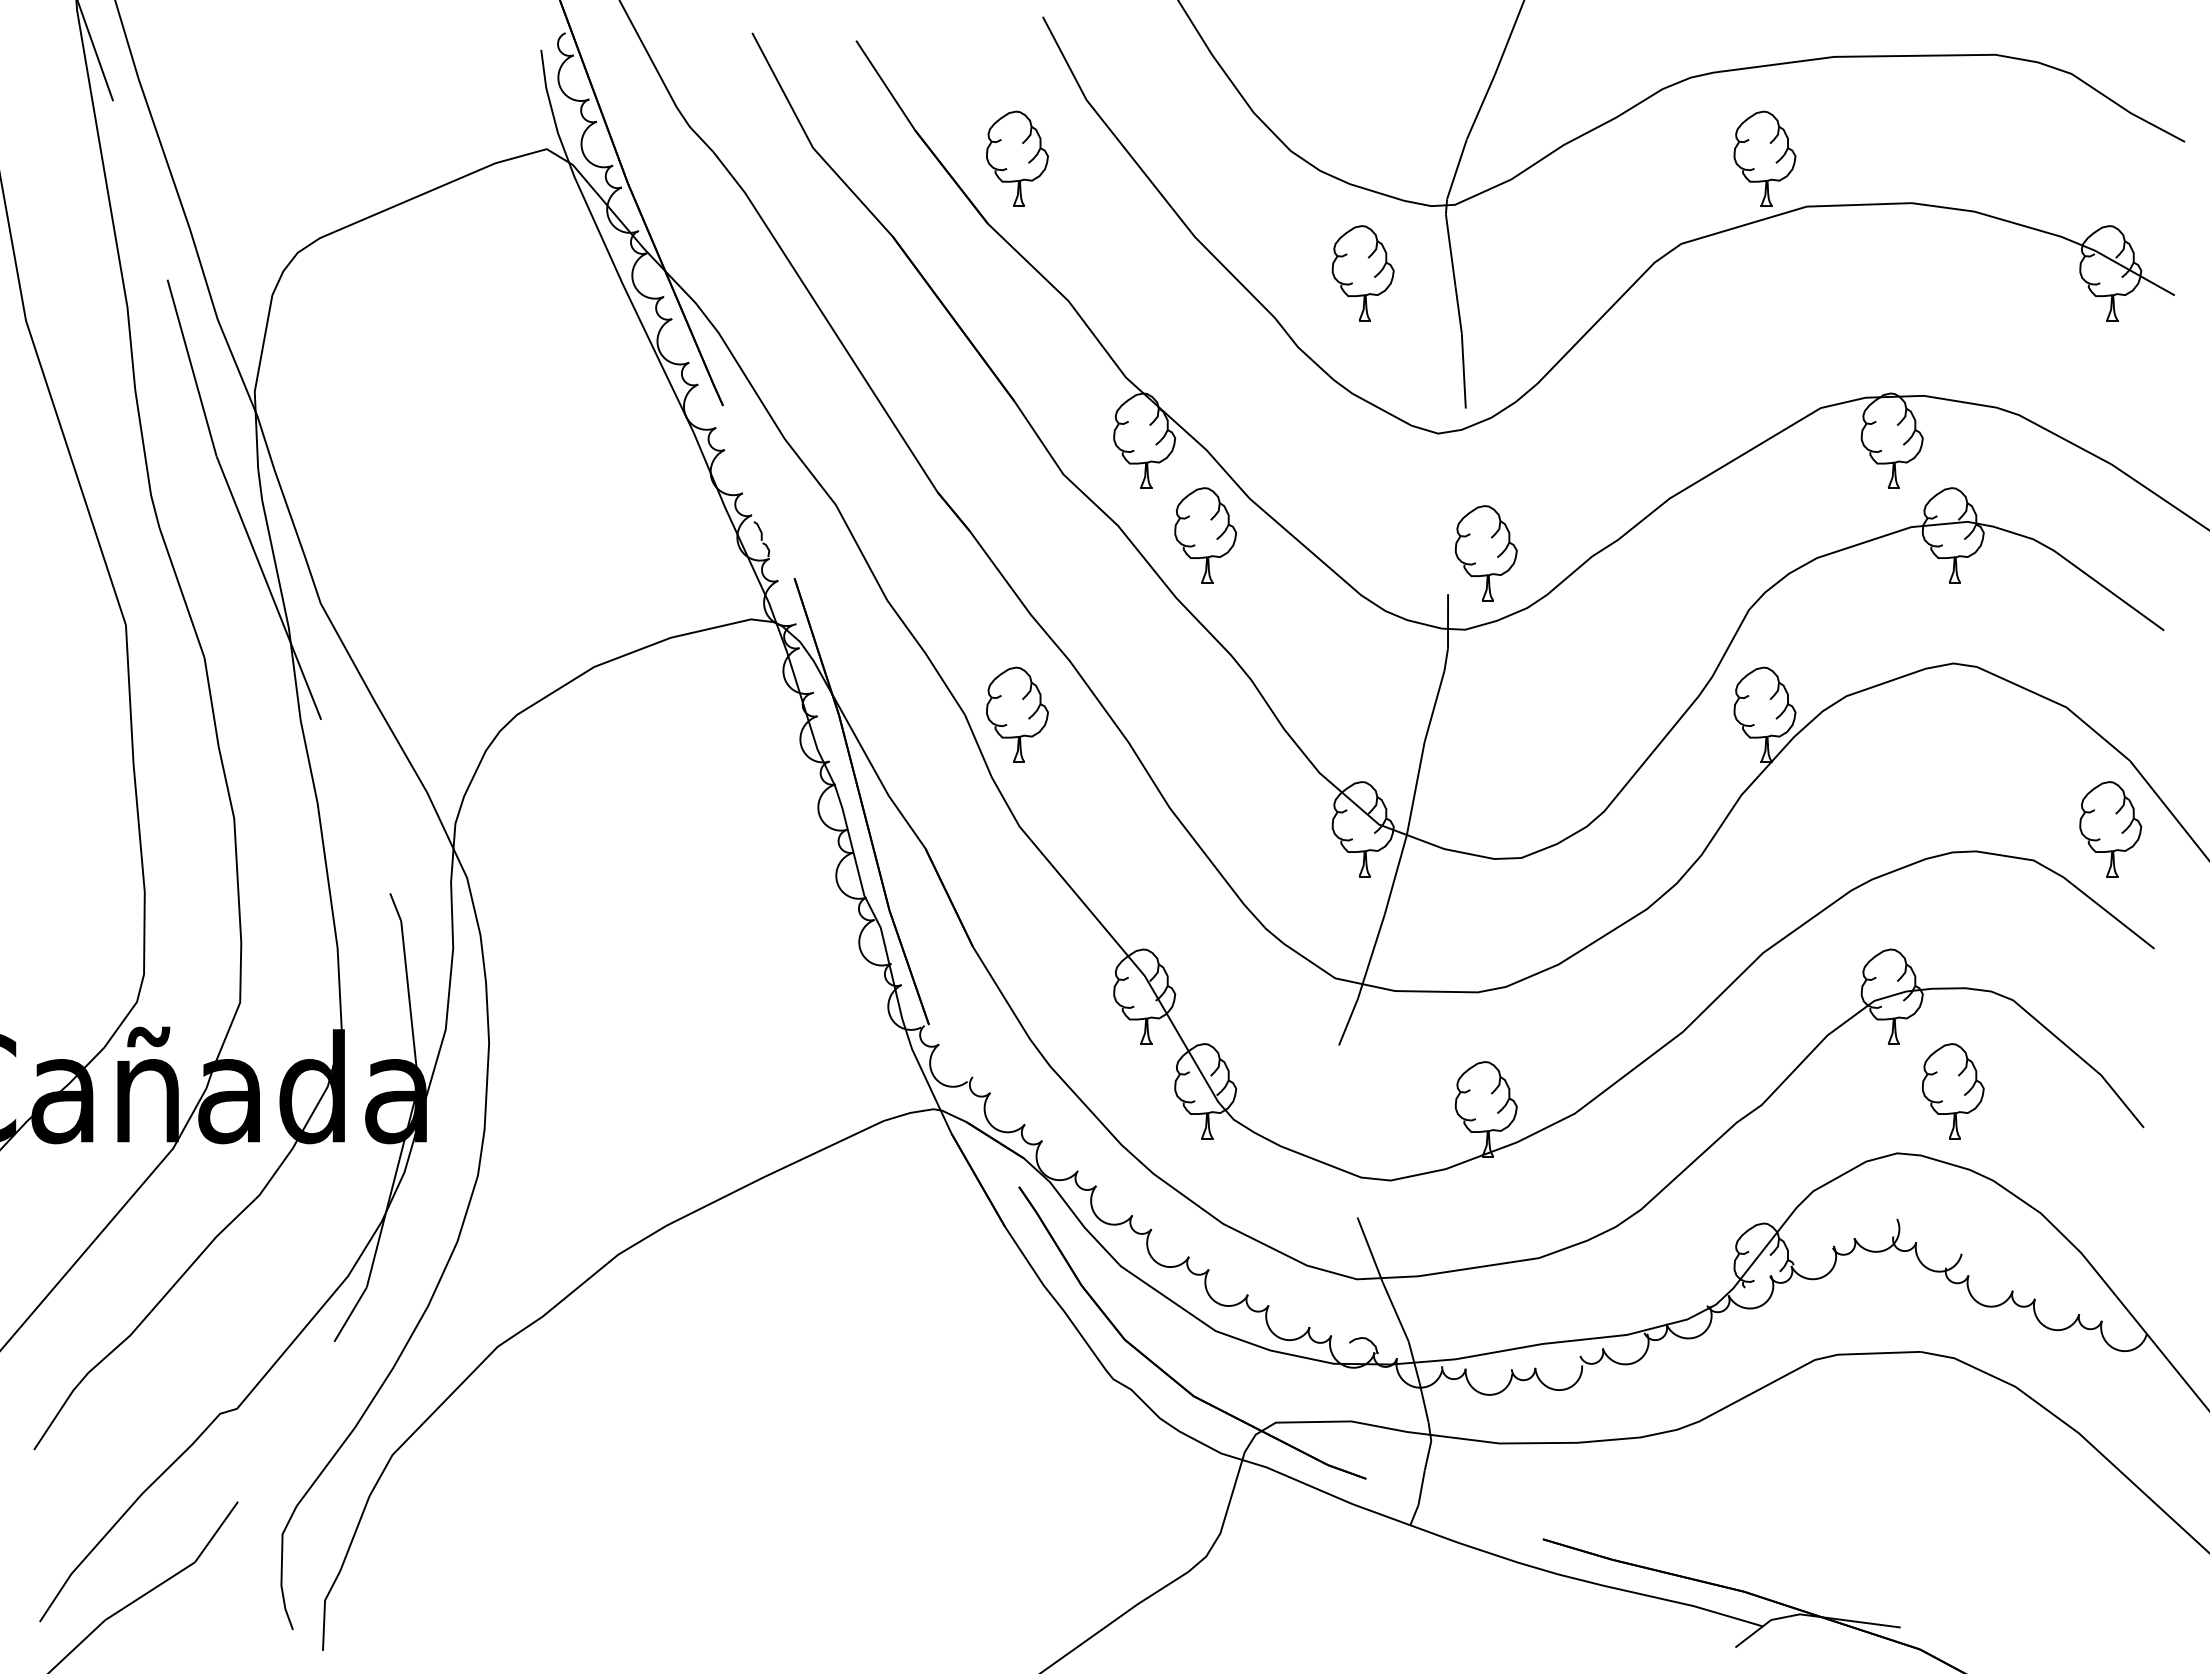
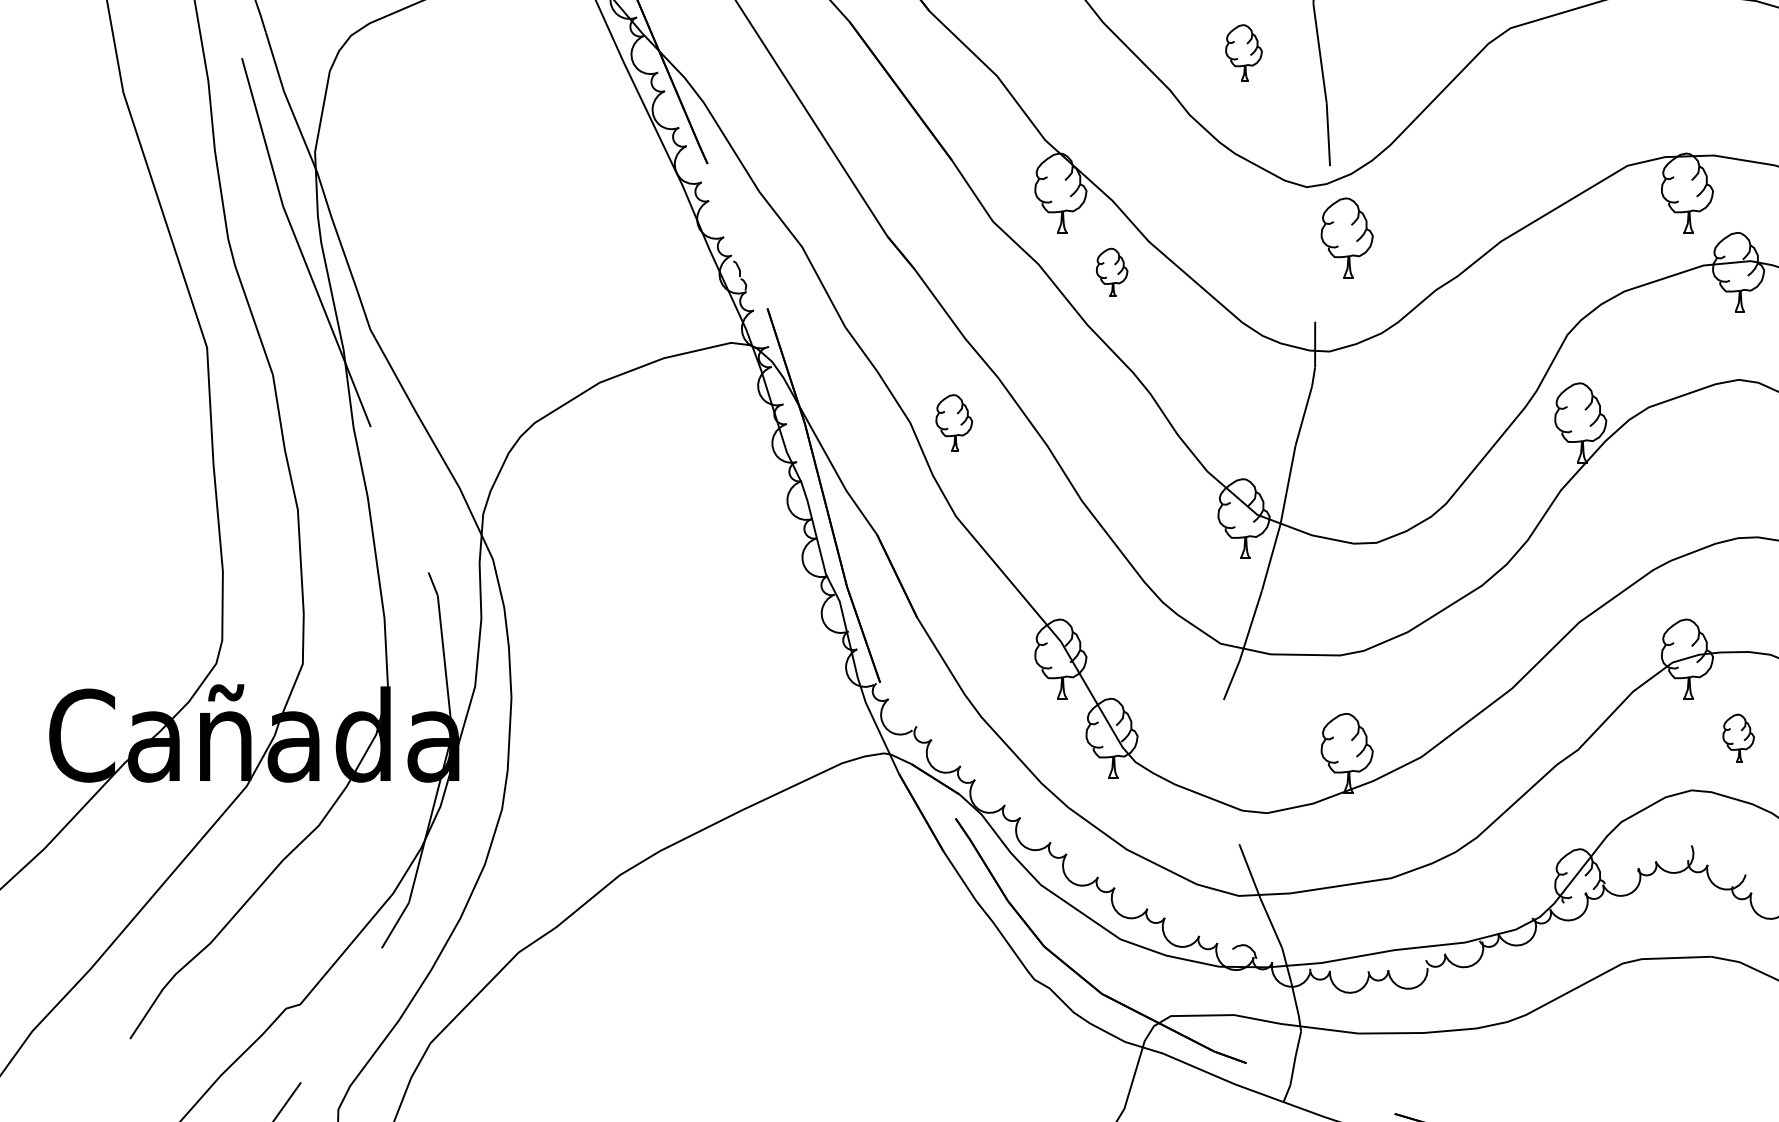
part: (1362, 273) -> (1243, 52), size x0.7
part: (1205, 535) -> (1111, 272), size x0.6
part: (1485, 553) -> (1346, 238), moved
part: (1017, 714) -> (954, 422), size x0.7
part: (1953, 1091) -> (1738, 738), size x0.6

